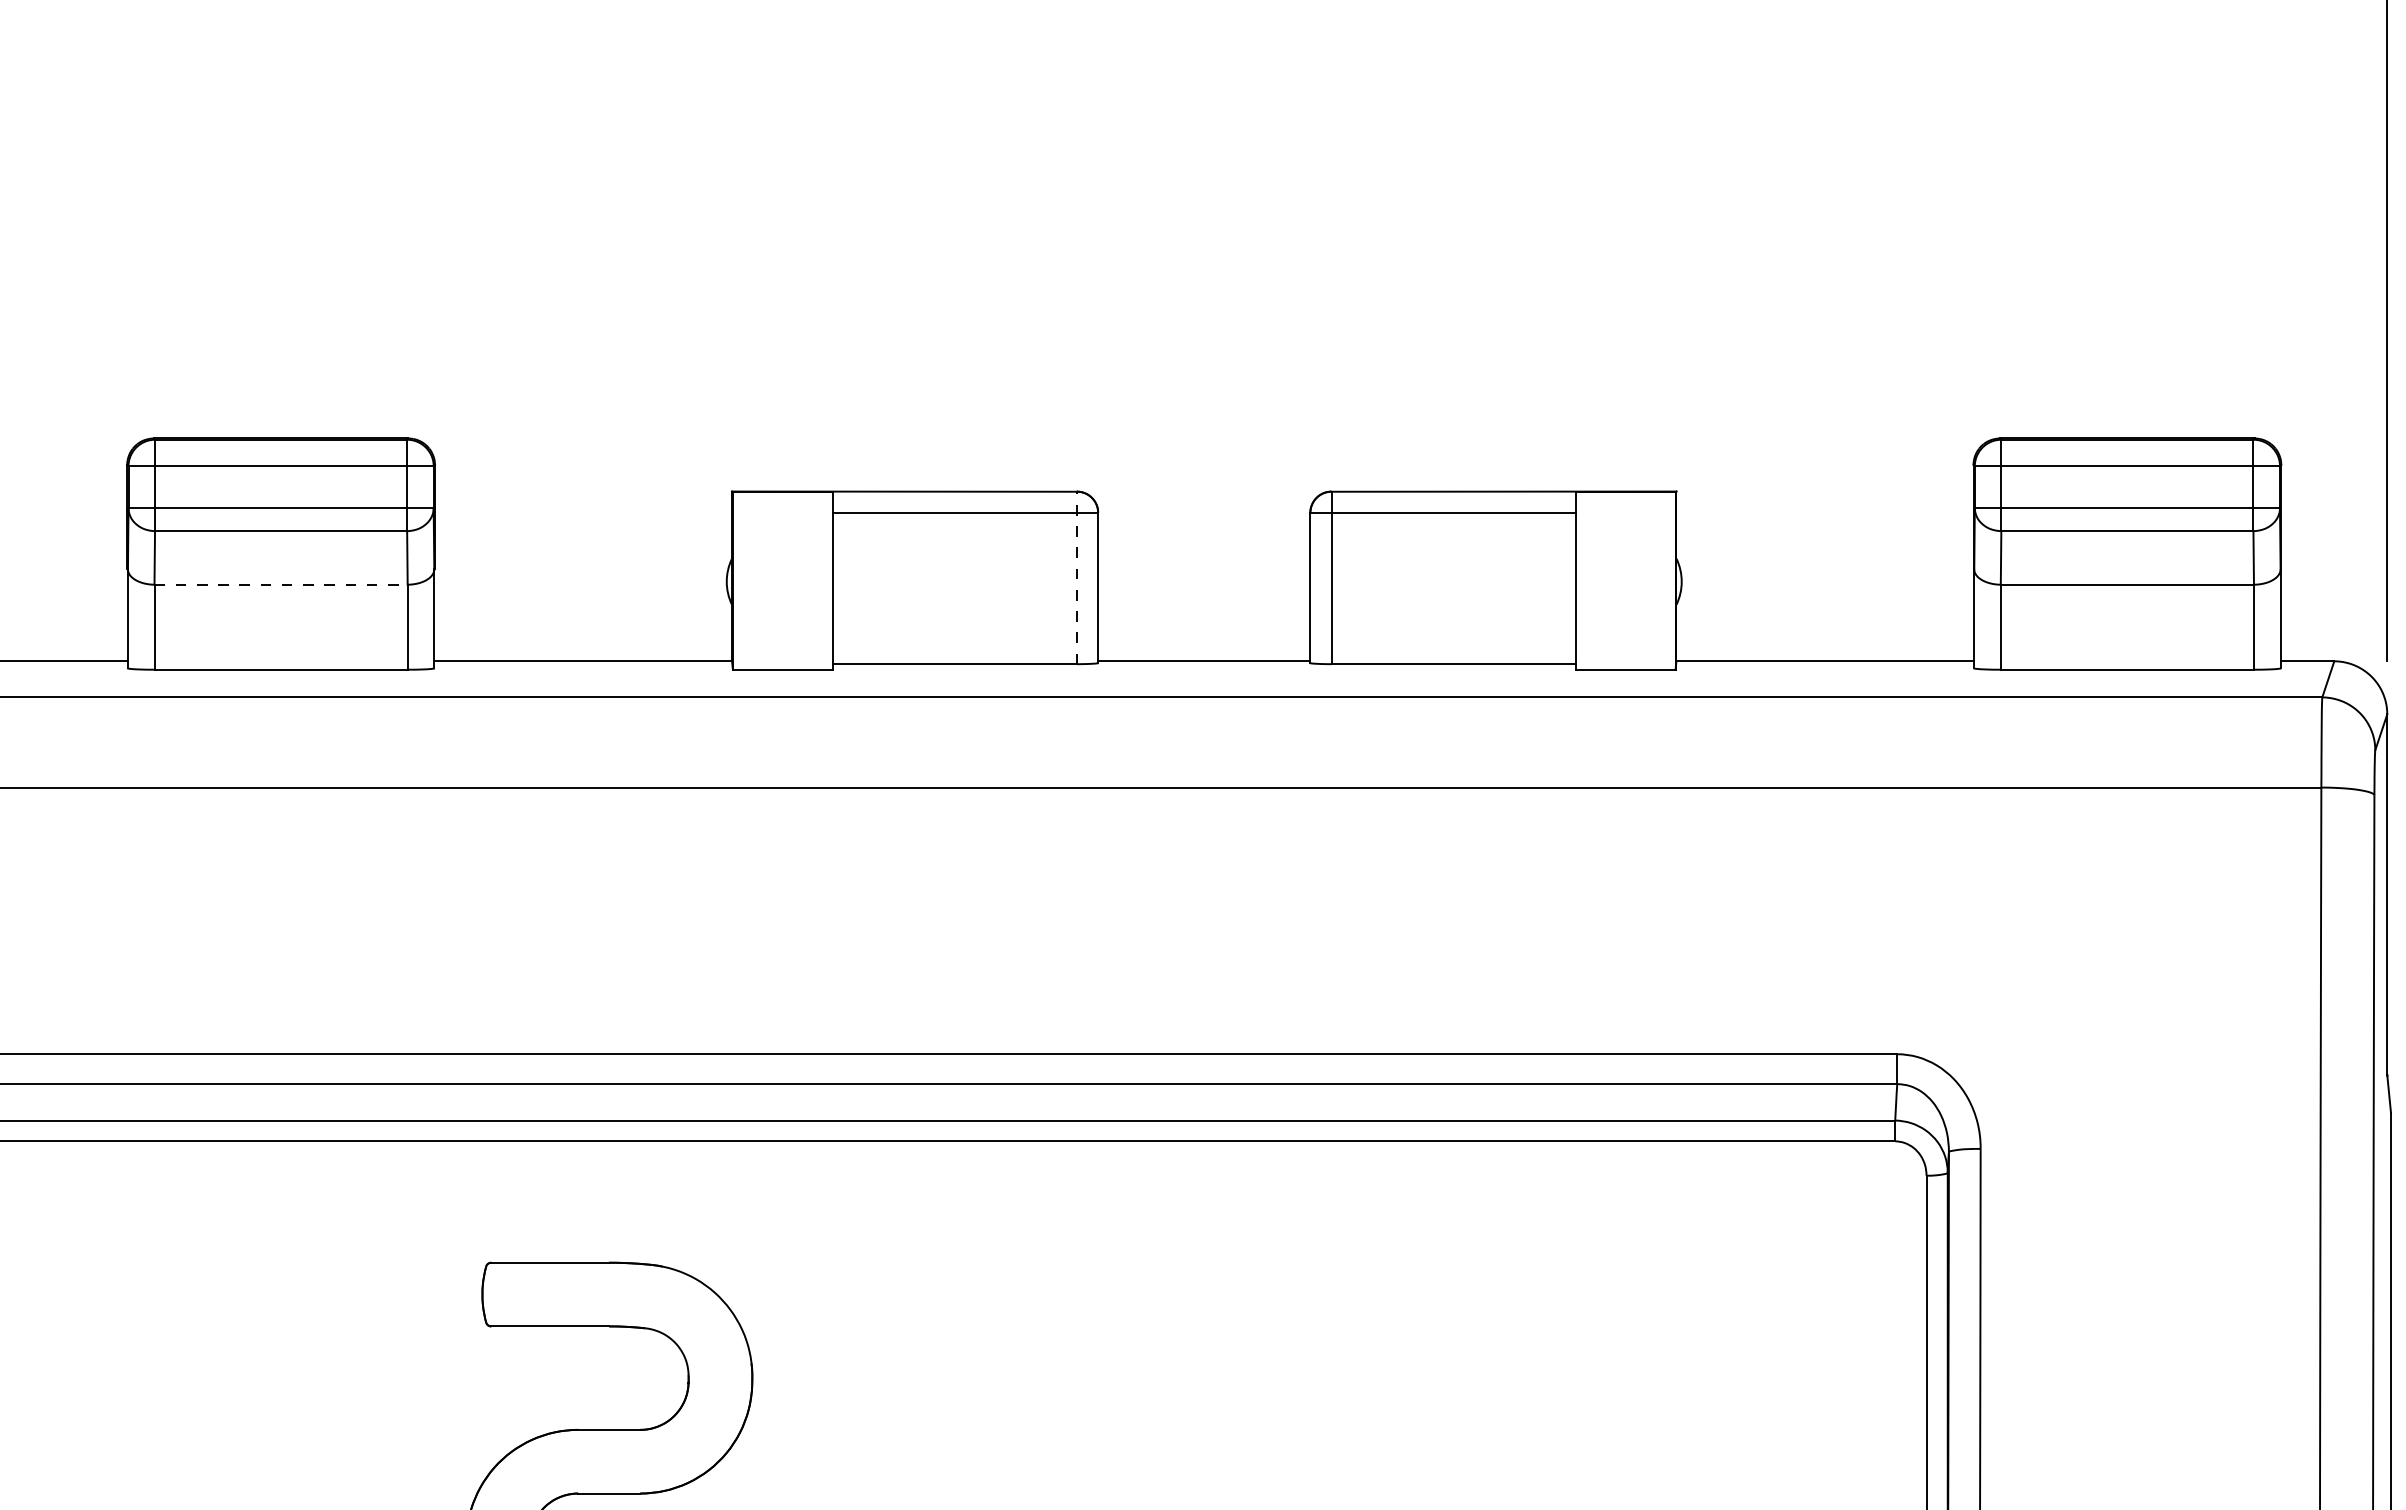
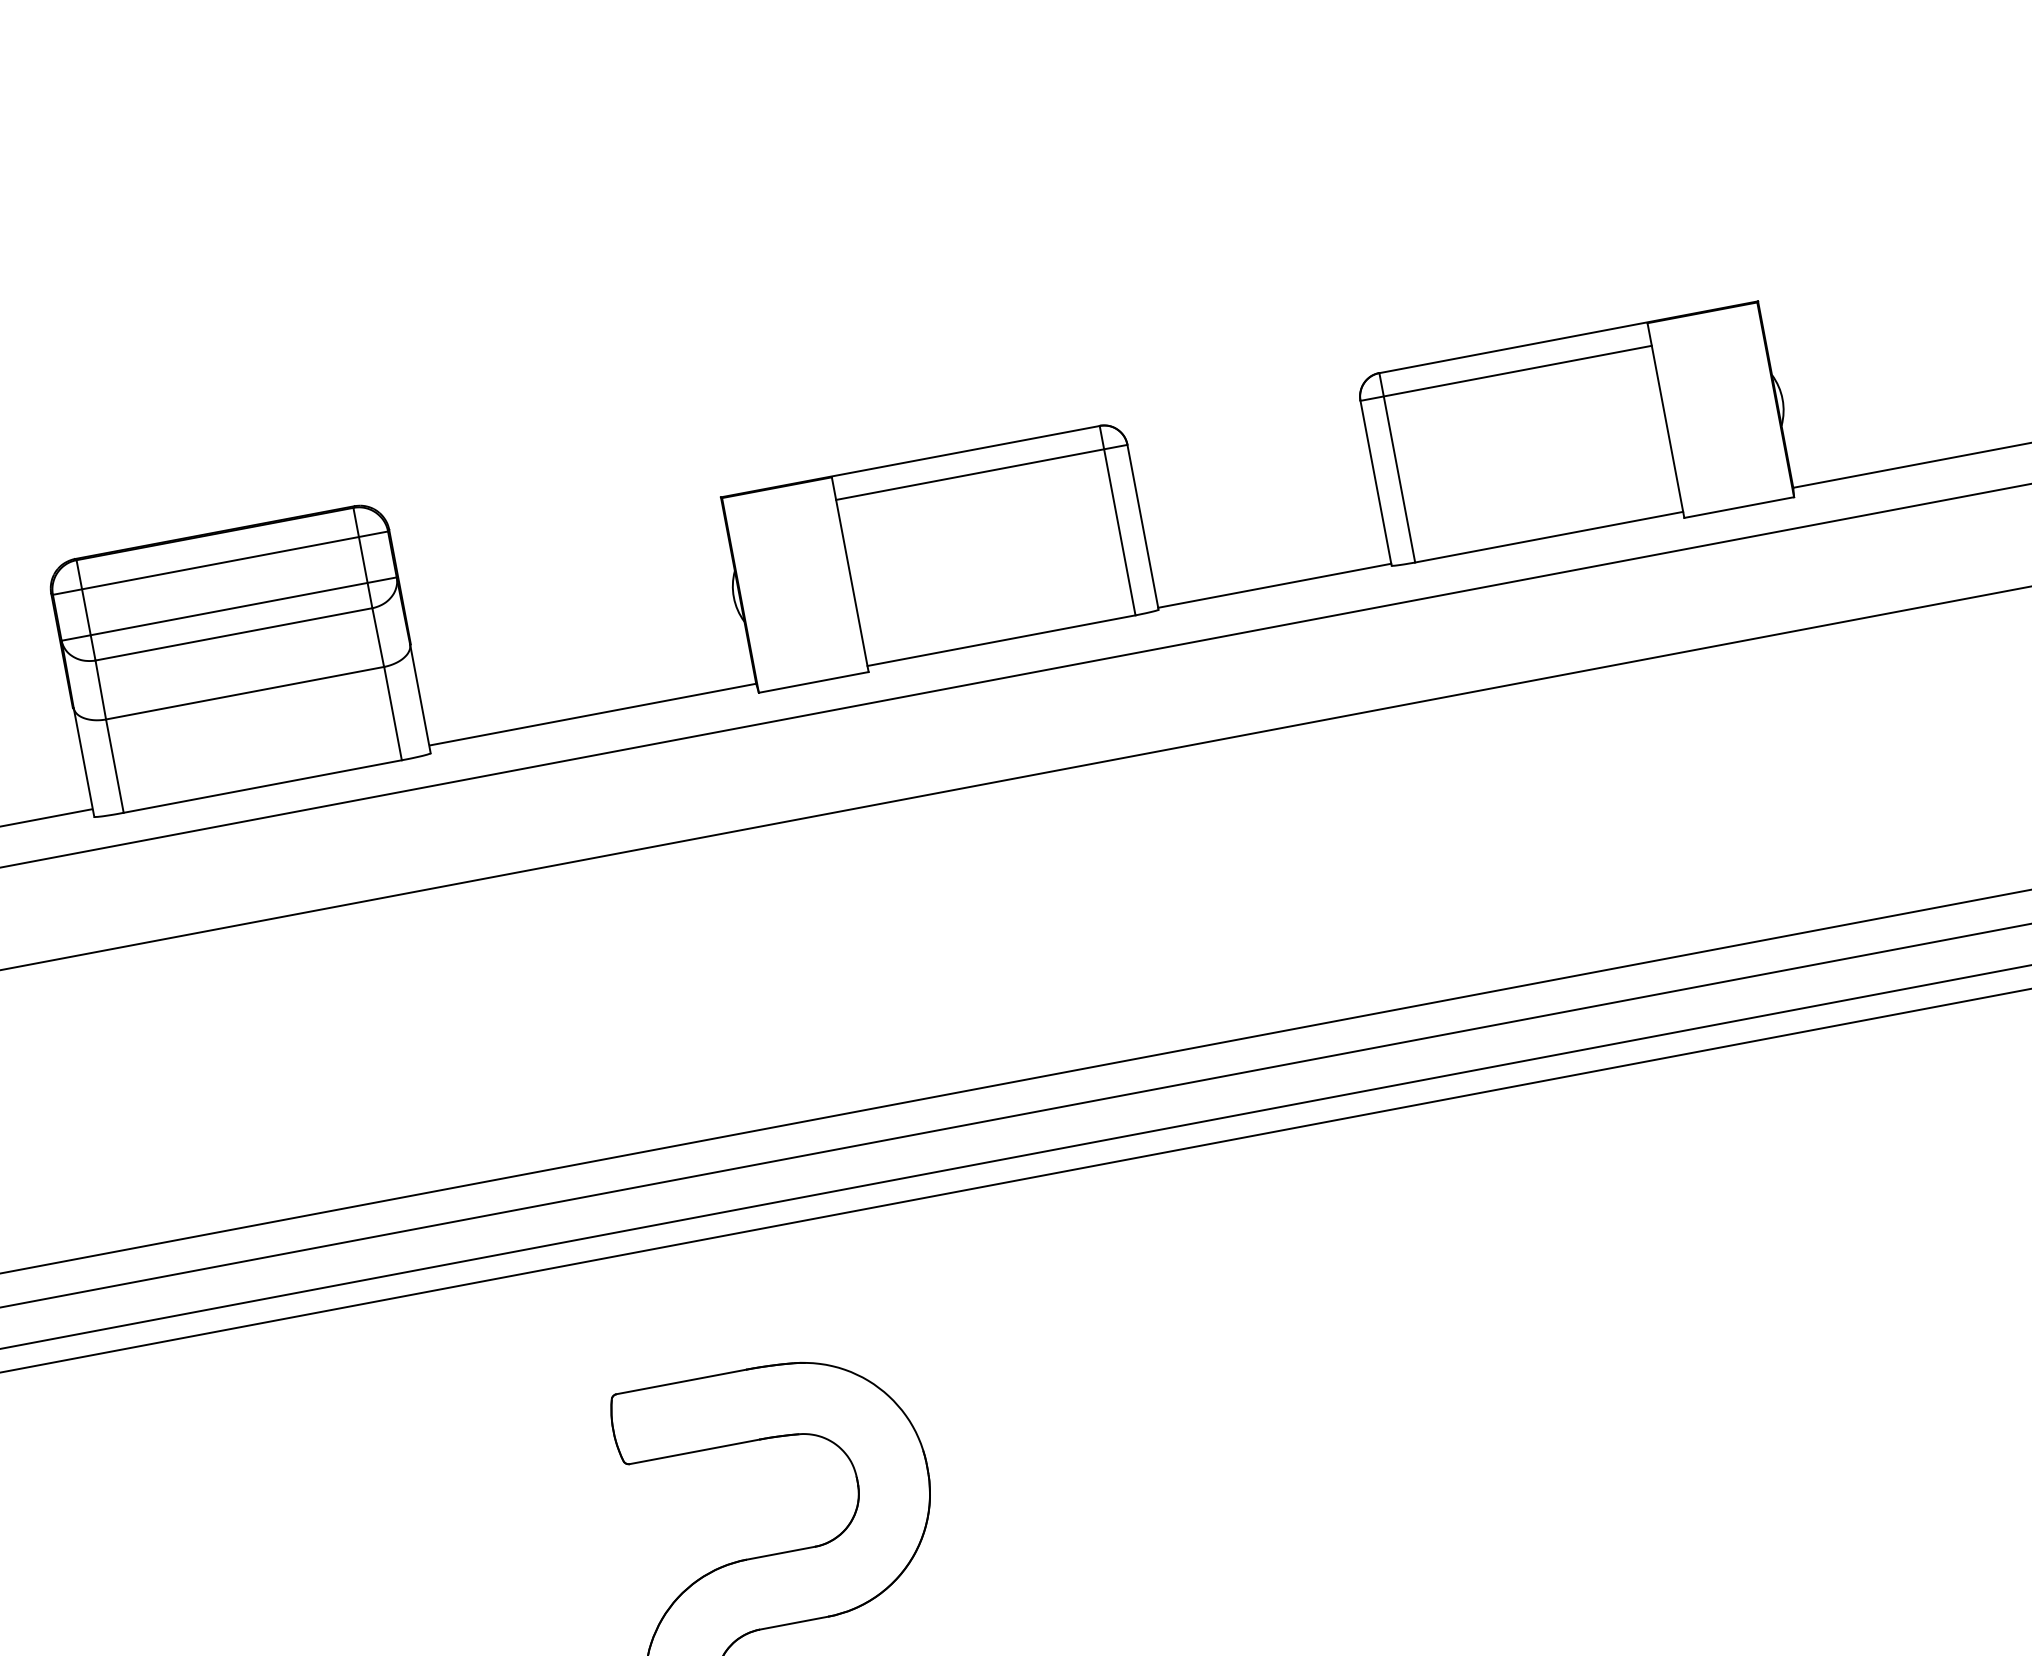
line: (1076, 577) -> (1117, 520), dashed -> solid
line: (281, 584) -> (245, 692), dashed -> solid

